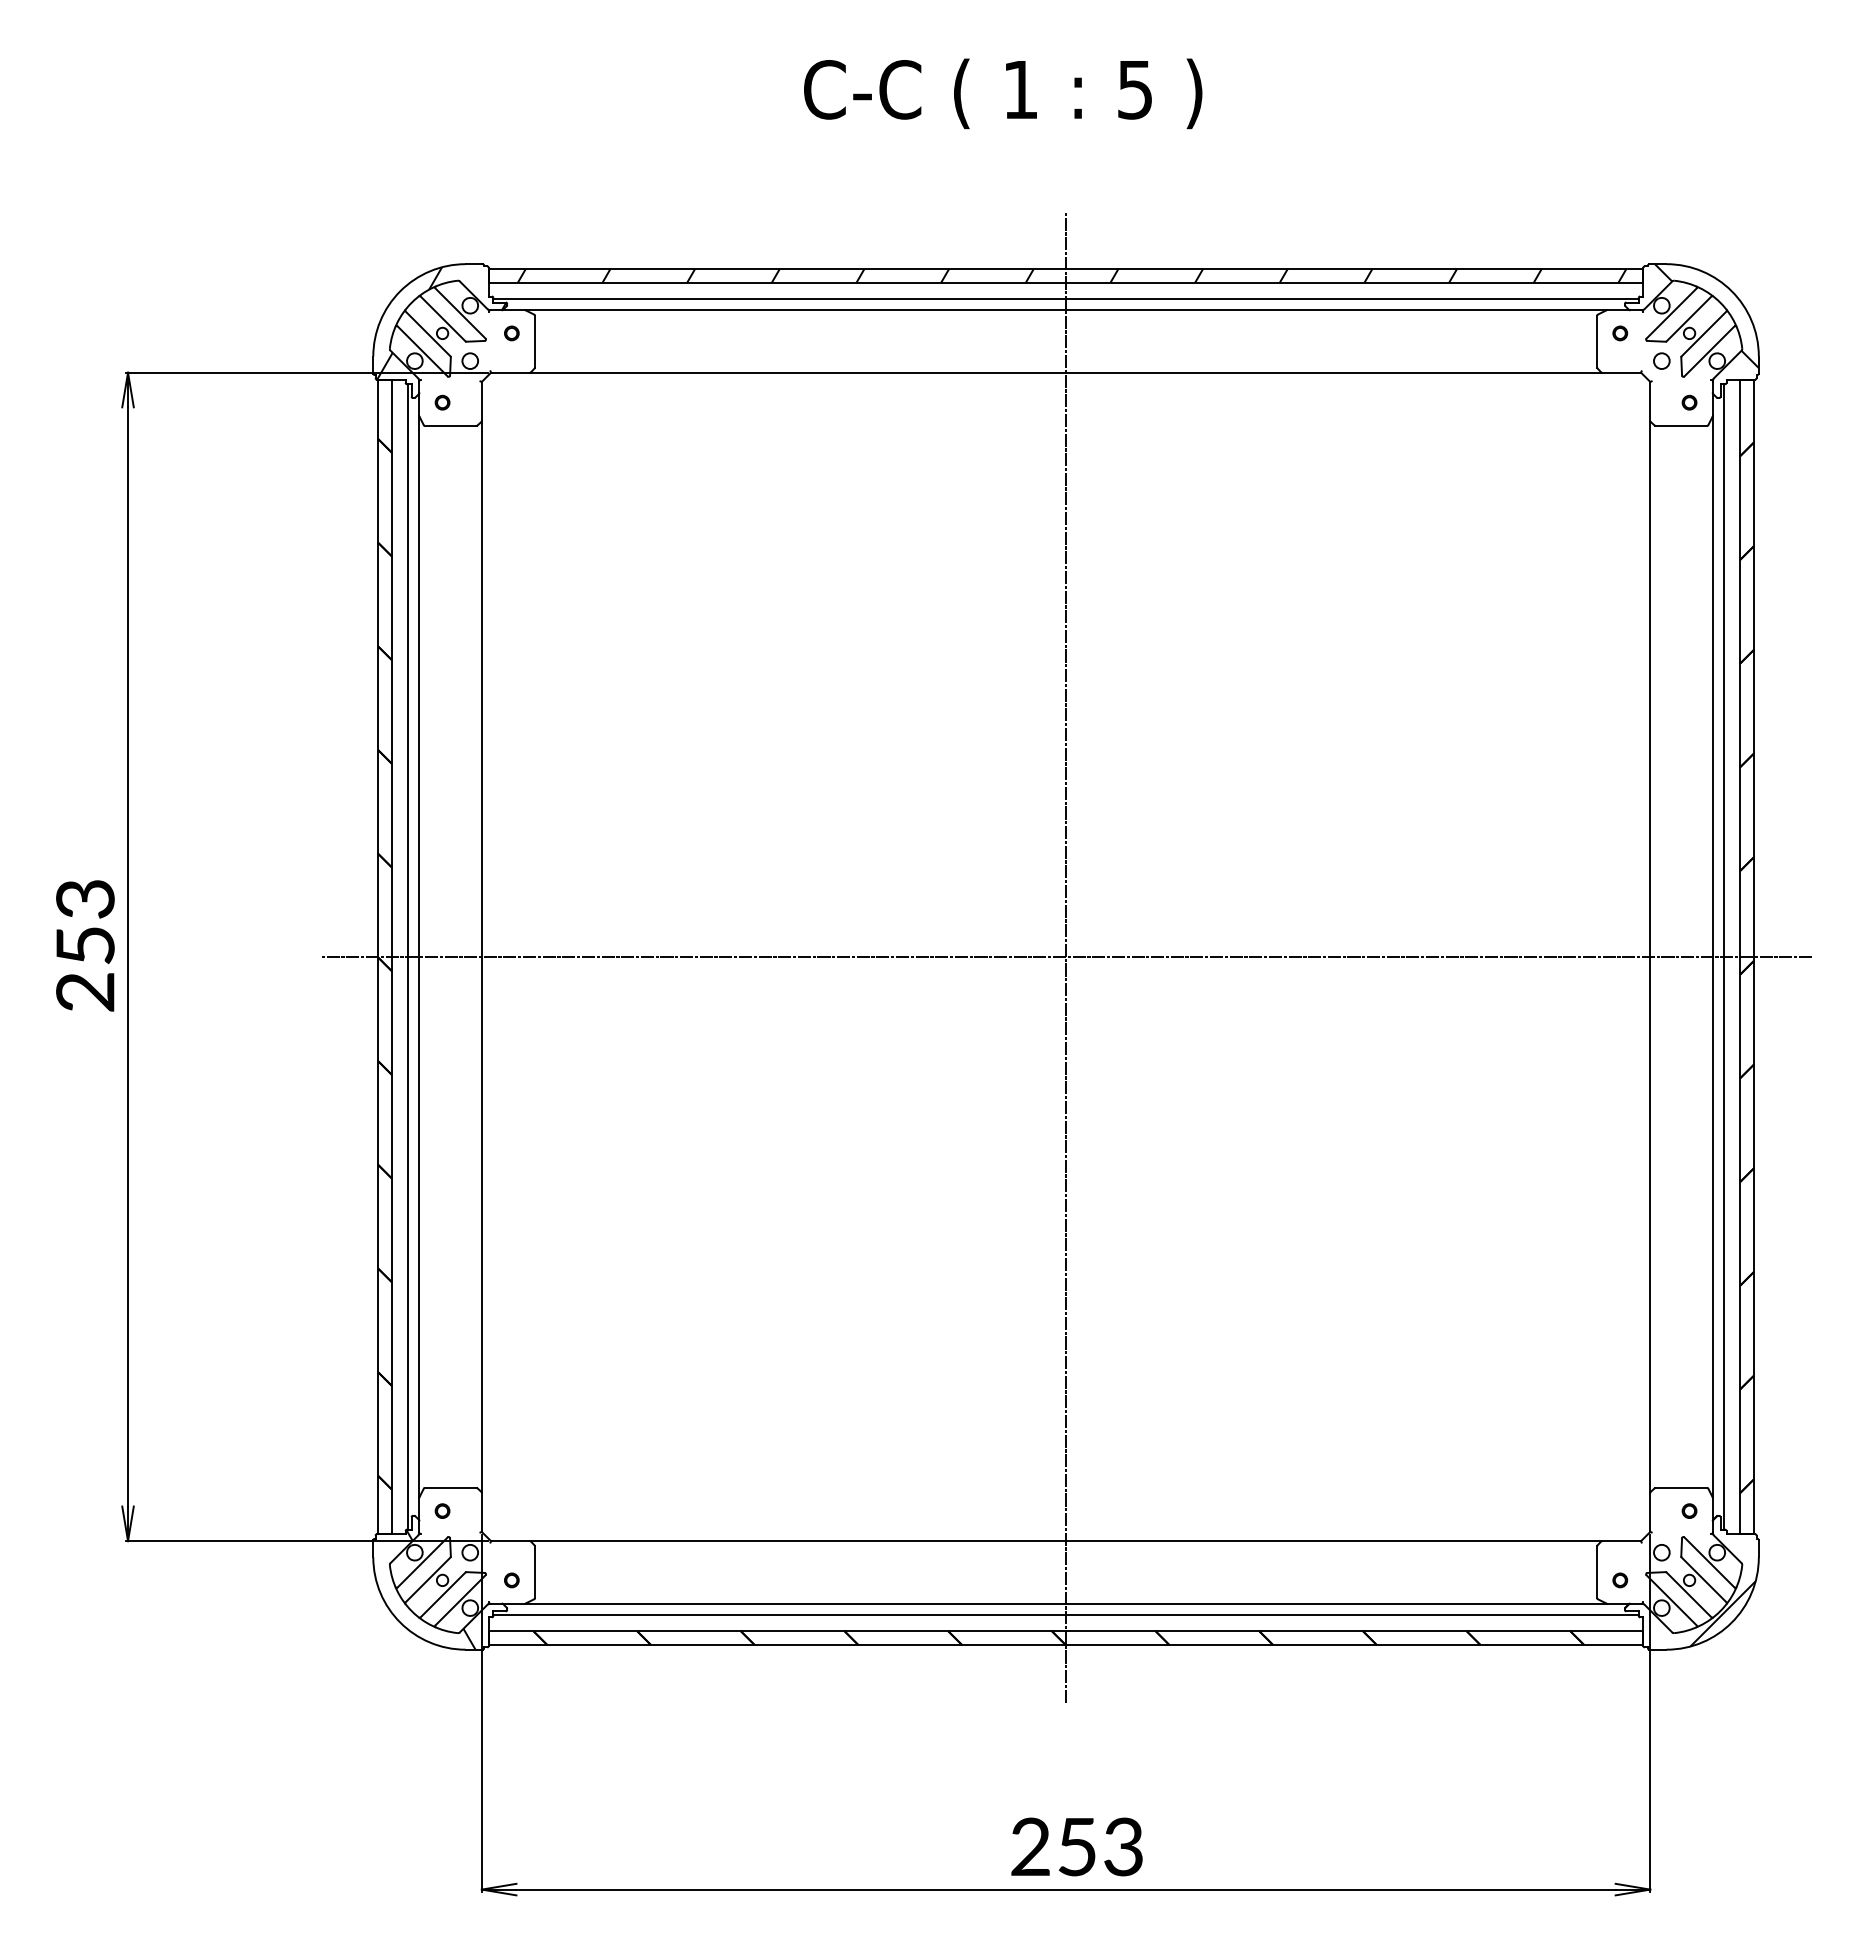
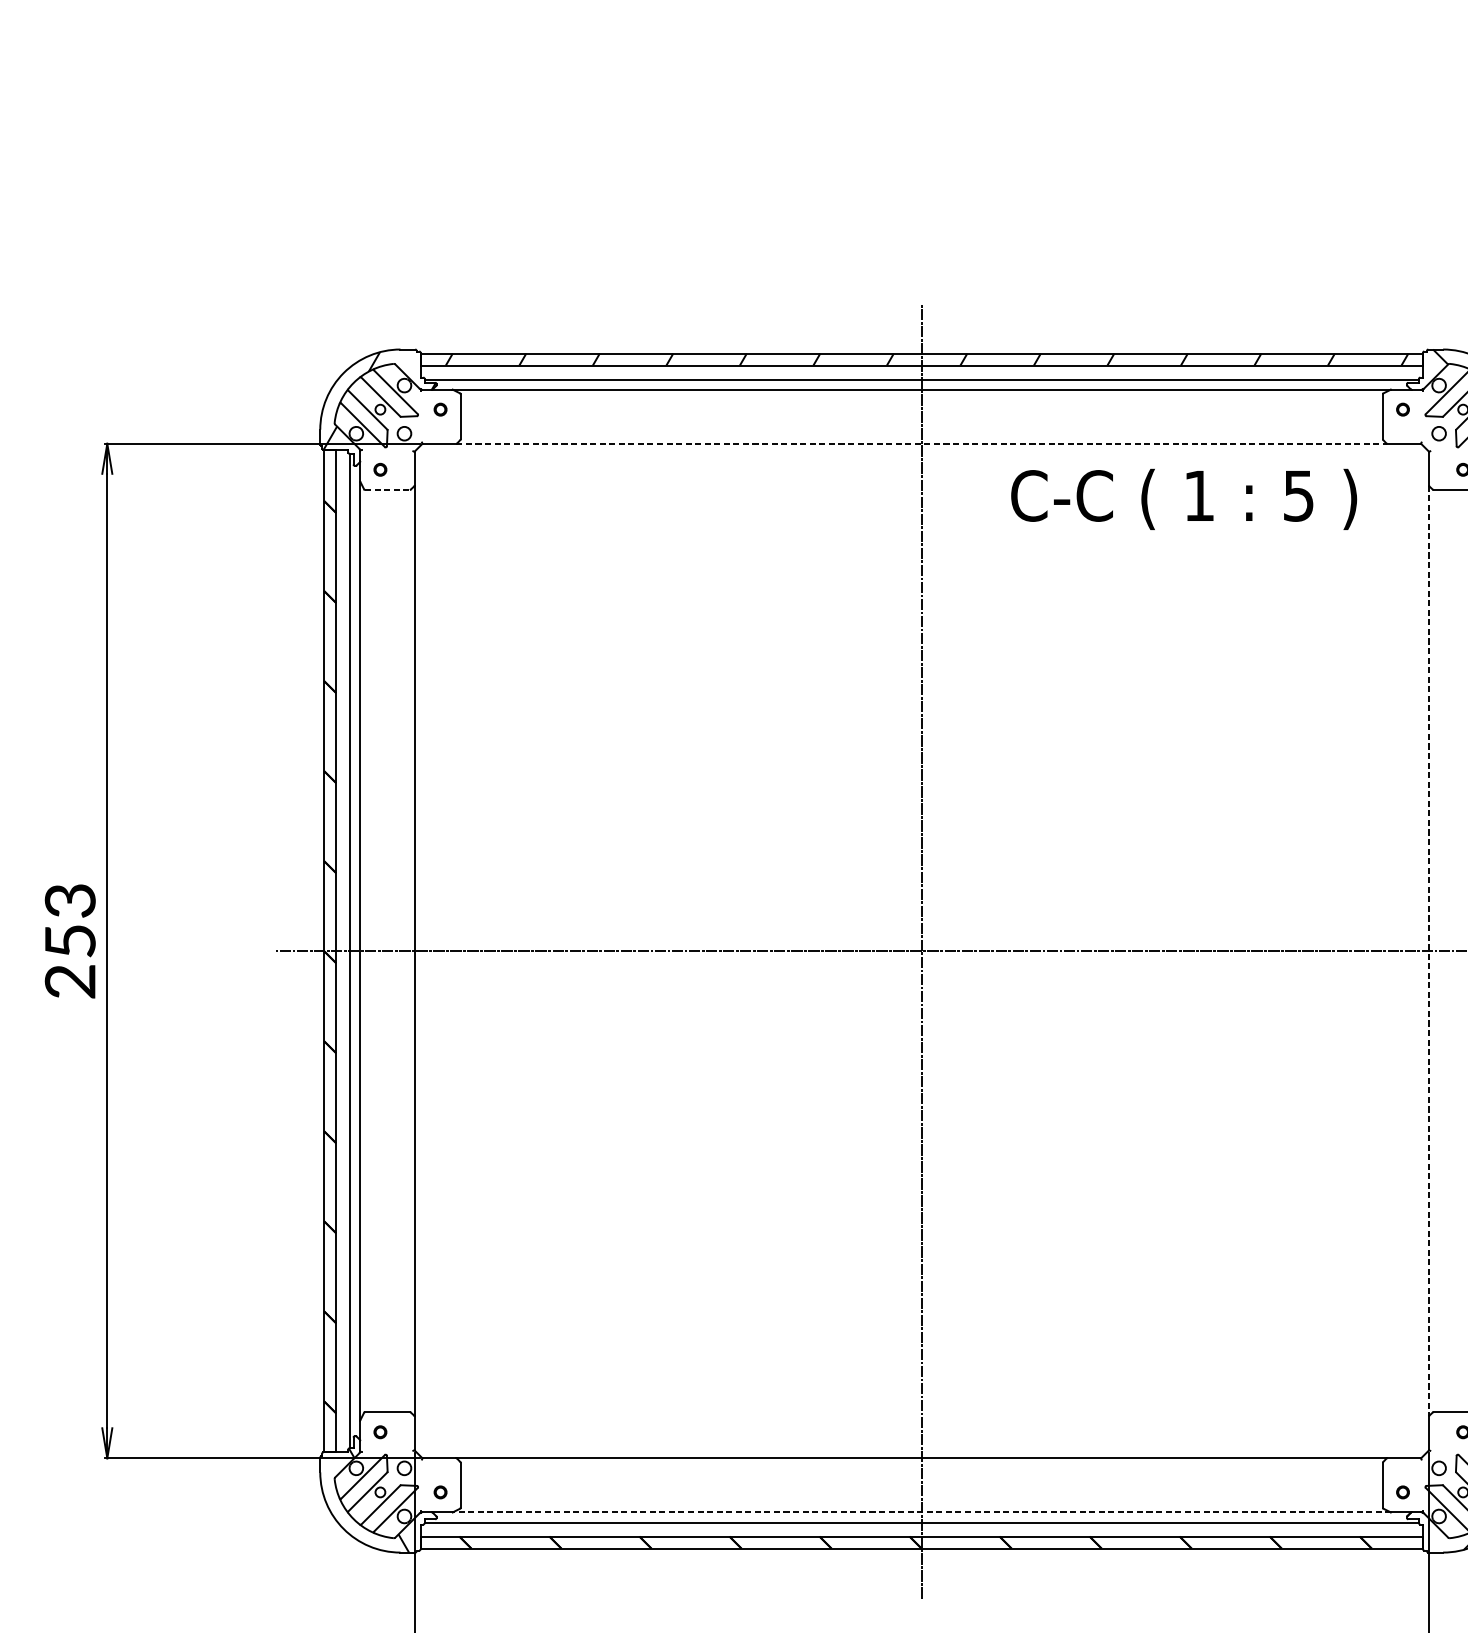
text: (1003, 93) -> (1184, 499), moved
line: (1066, 372) -> (922, 443), solid -> dashed
line: (450, 425) -> (387, 489), solid -> dashed
line: (1650, 957) -> (1429, 951), solid -> dashed
line: (1066, 1603) -> (922, 1512), solid -> dashed

